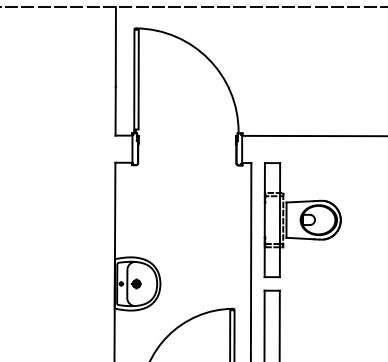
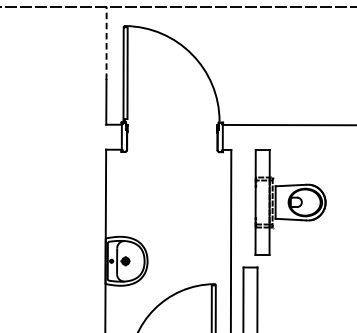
line: (115, 47) -> (106, 43), solid -> dashed
part: (302, 220) -> (290, 202), moved

